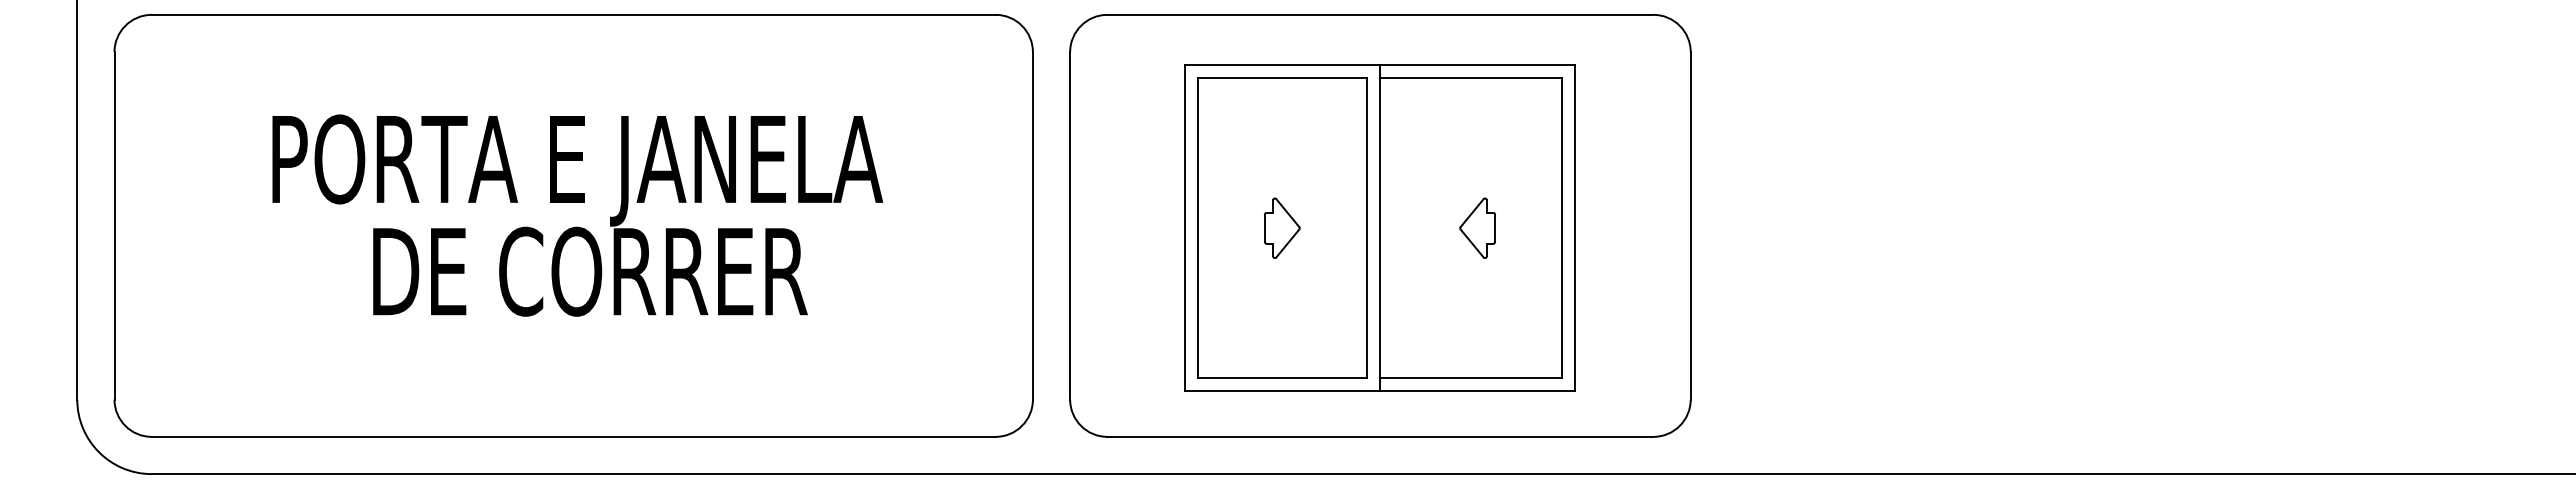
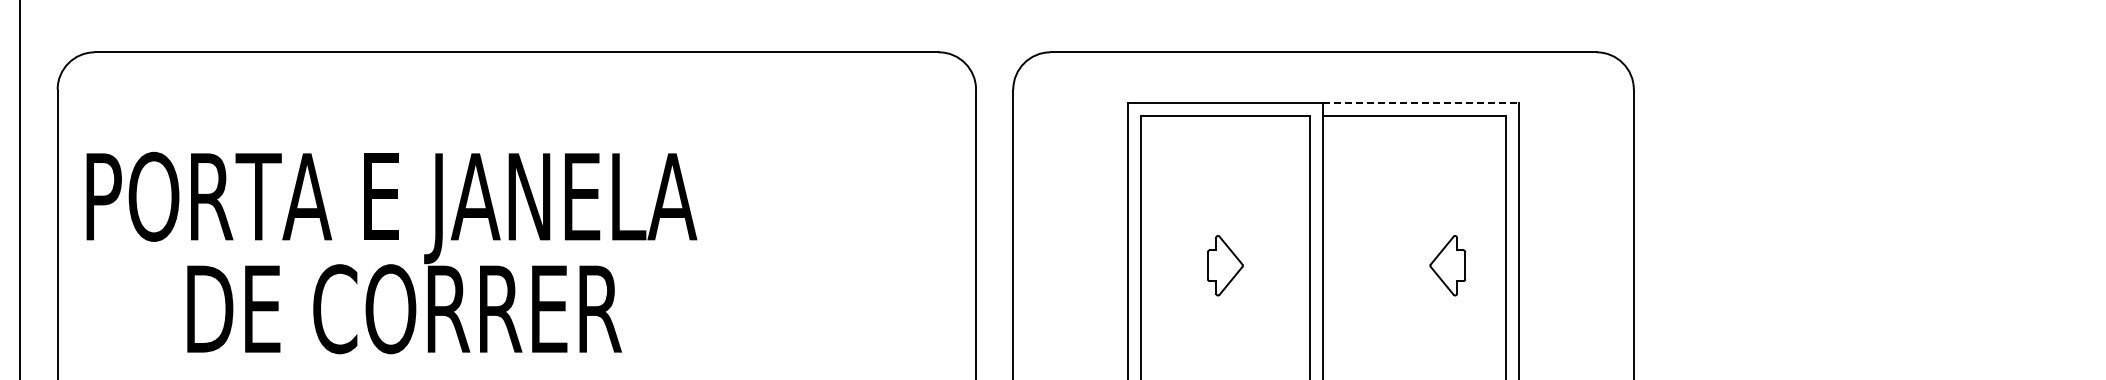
line: (1477, 65) -> (1420, 102), solid -> dashed
text: (577, 215) -> (391, 252), moved
part: (1477, 227) -> (1447, 264), moved

